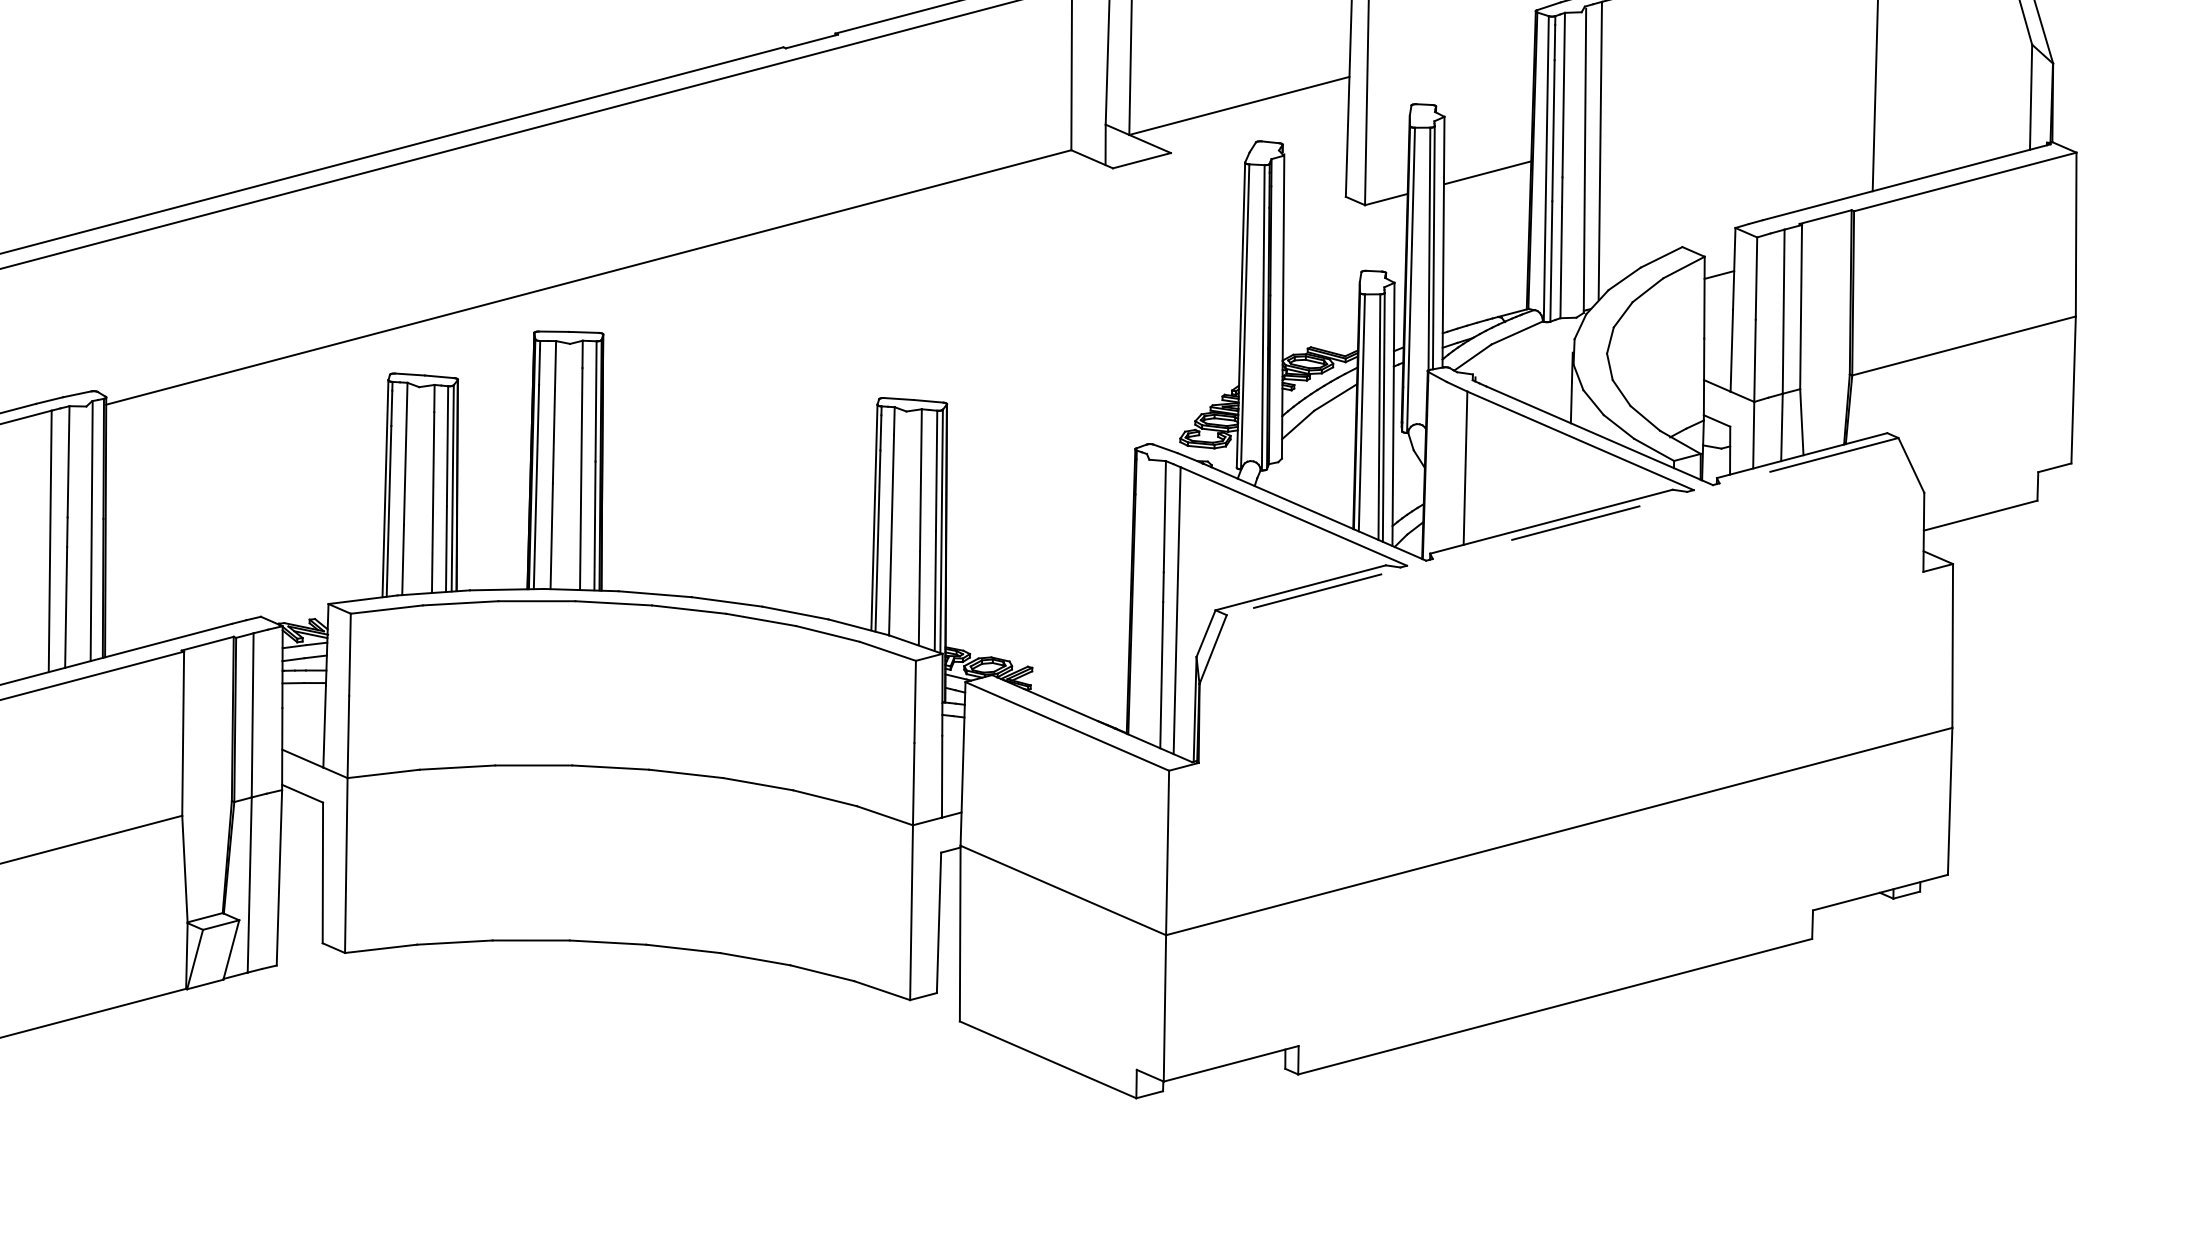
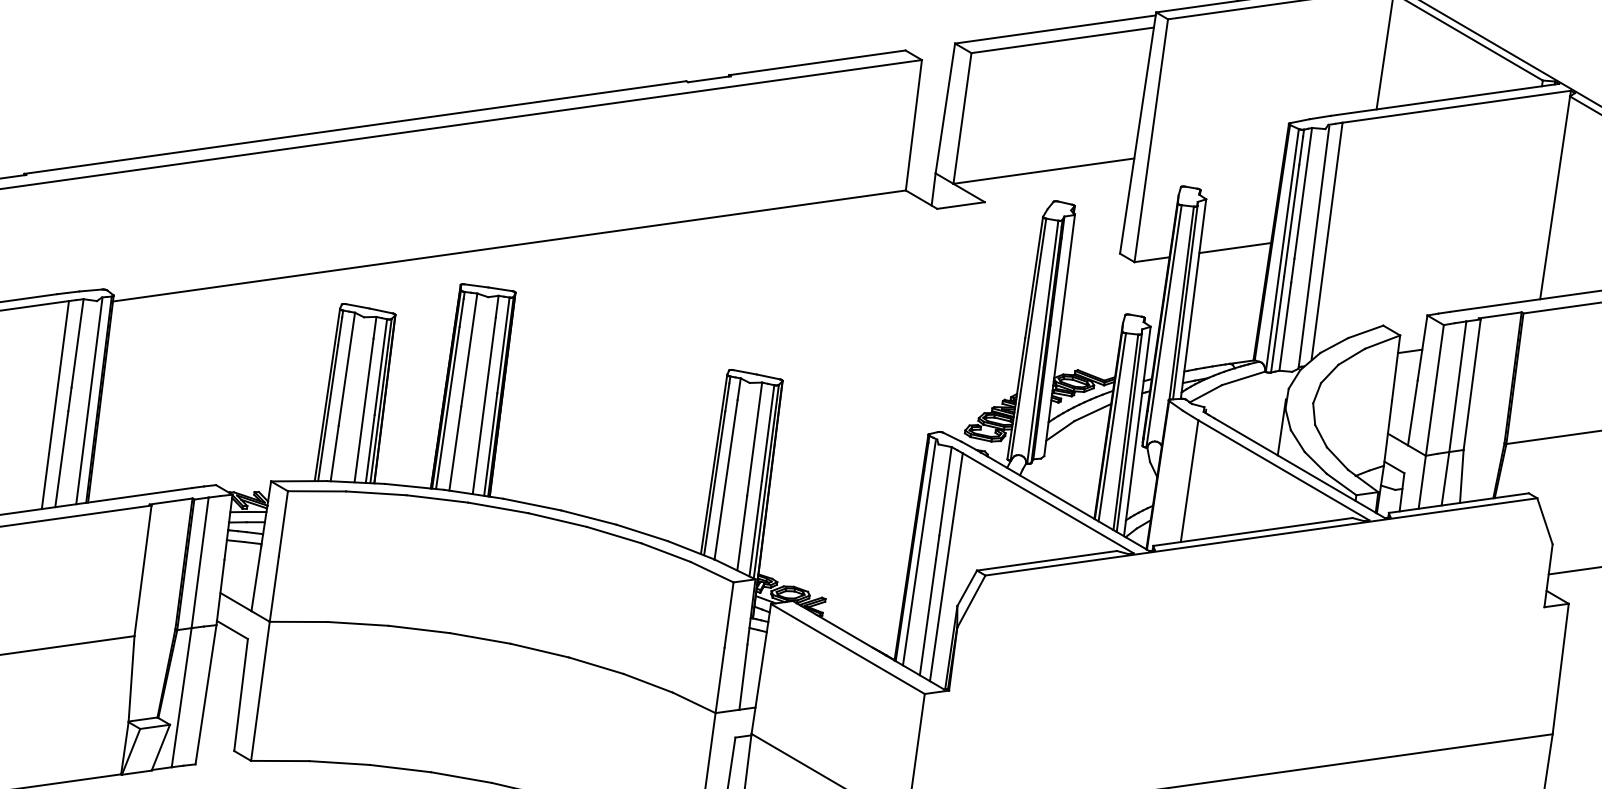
line: (1562, 526) -> (1261, 536), dashed -> solid
line: (1141, 597) -> (919, 553), added

